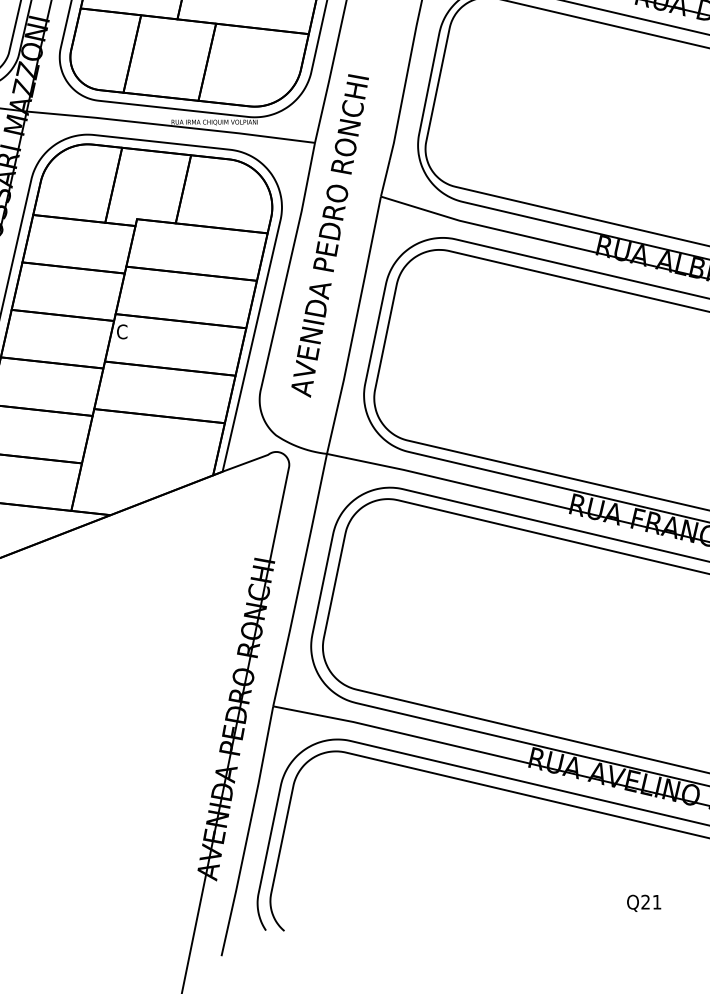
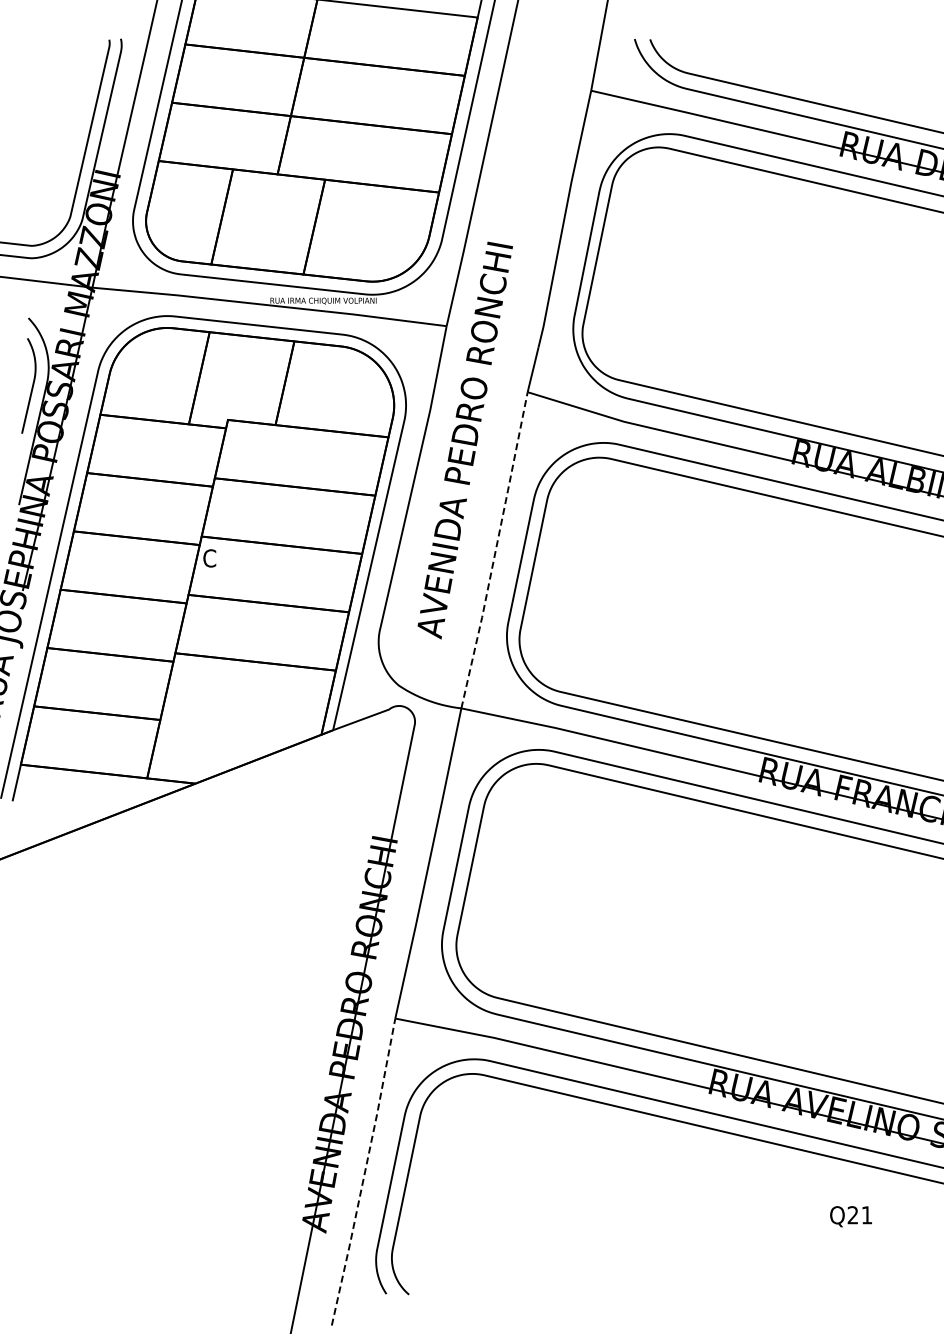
line: (354, 325) -> (495, 550), solid -> dashed
line: (248, 831) -> (365, 1172), solid -> dashed
text: (643, 903) -> (850, 1216), moved

